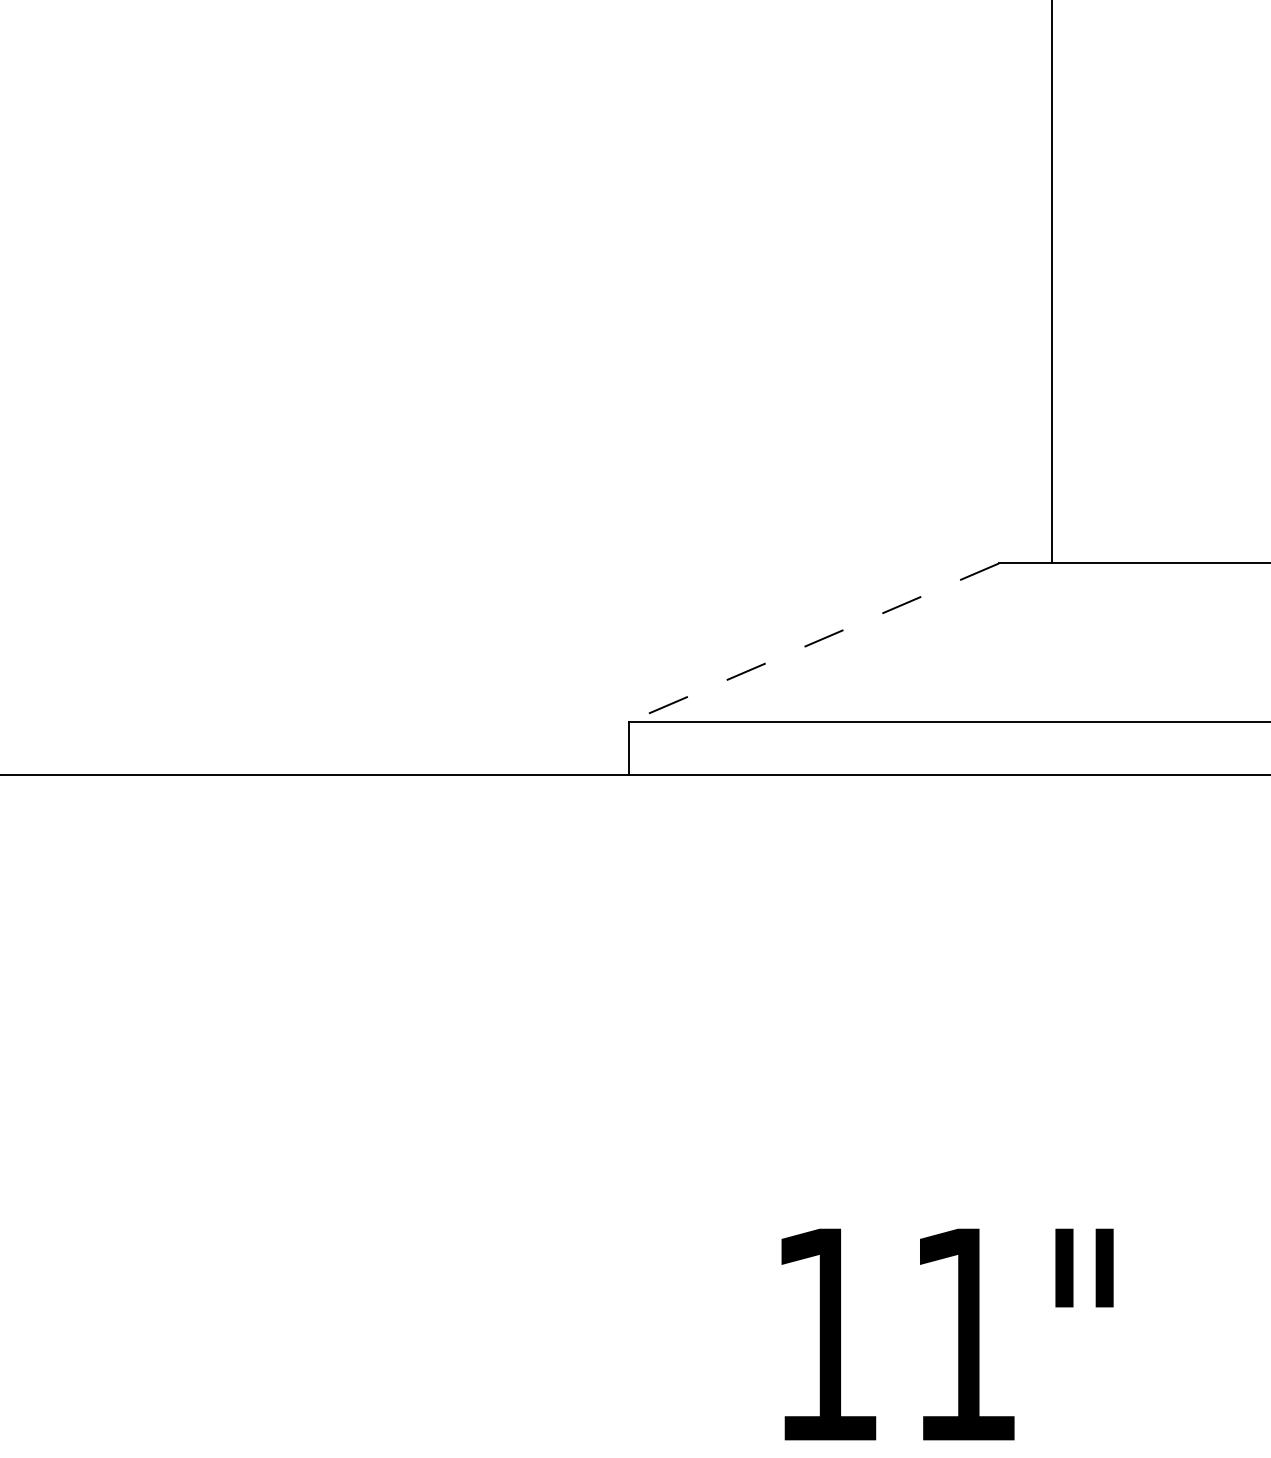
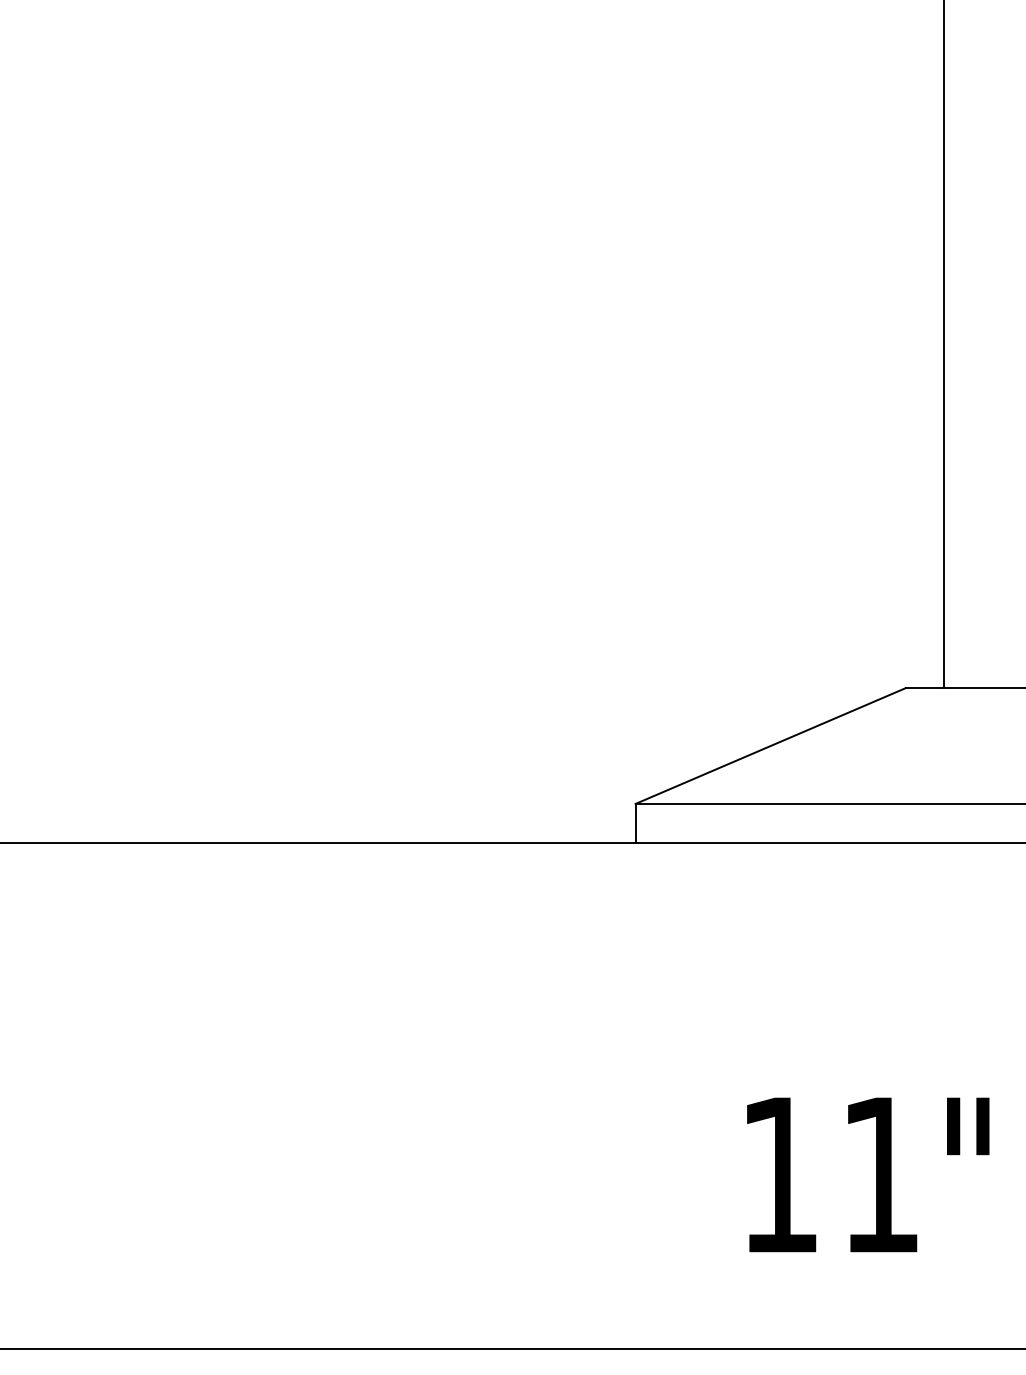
line: (813, 643) -> (770, 746), dashed -> solid
text: (947, 1333) -> (868, 1174), moved

